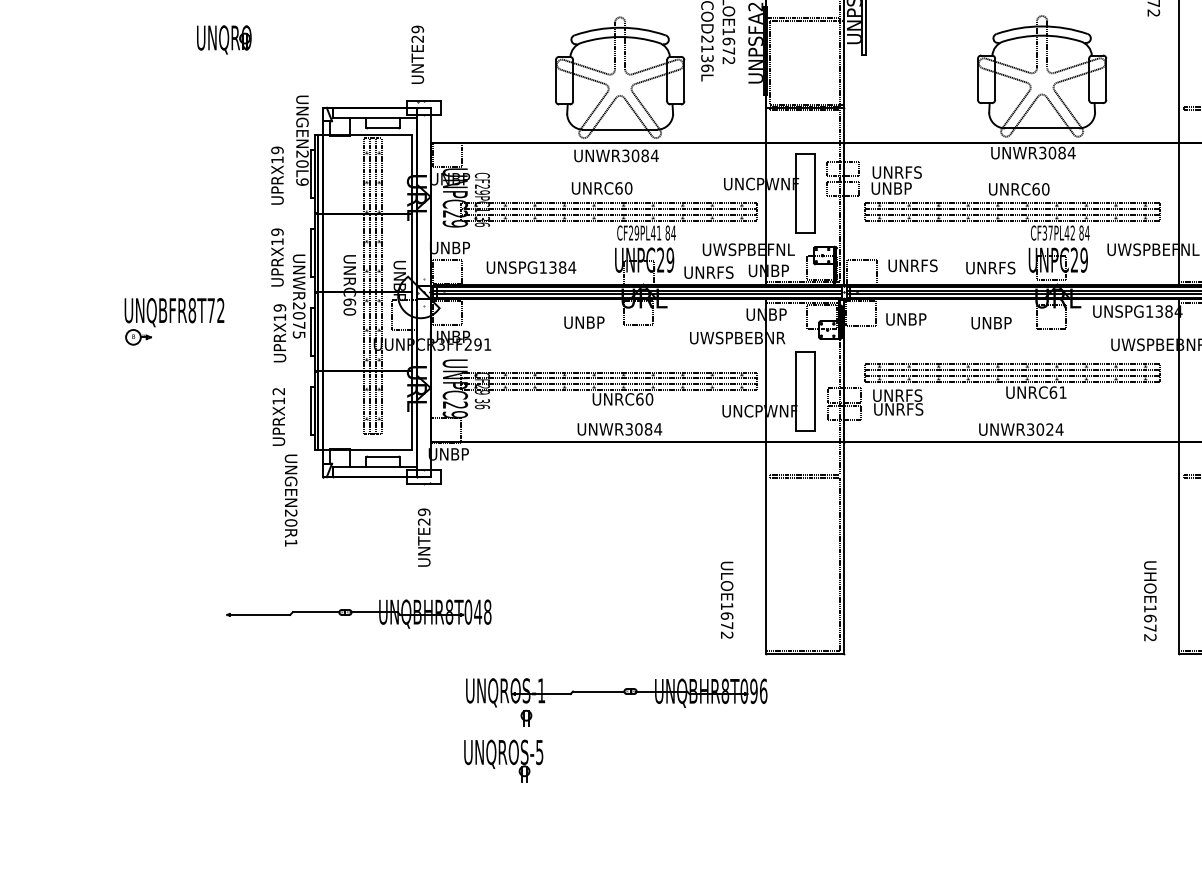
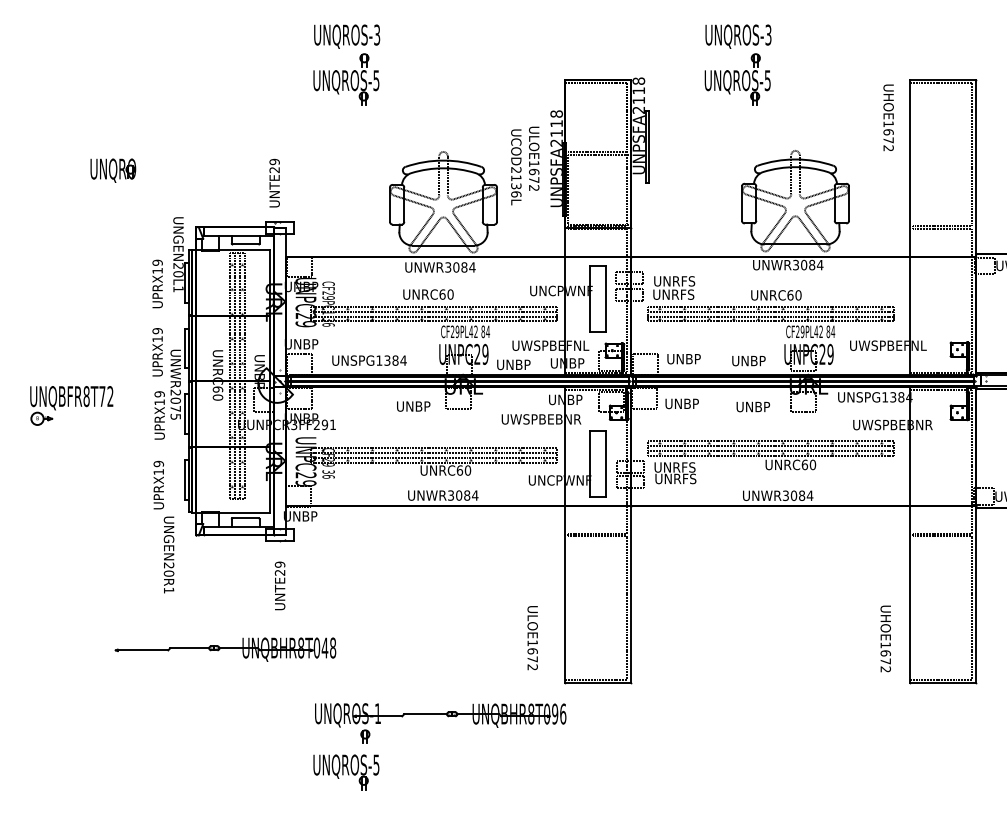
text: (302, 182) -> (178, 289), UNGEN20L9 -> UNGEN20L1
text: (907, 188) -> (683, 294), UNBP -> UNRFS
text: (658, 232) -> (475, 331), CF29PL41 -> CF29PL42
text: (1048, 232) -> (800, 331), CF37PL42 -> CF29PL42
text: (924, 265) -> (697, 358), UNRFS -> UNBP
text: (1002, 267) -> (762, 360), UNRFS -> UNBP
text: (720, 272) -> (527, 364), UNRFS -> UNBP
text: (278, 390) -> (158, 463), UPRX12 -> UPRX19
text: (1062, 392) -> (812, 464), UNRC61 -> UNRC60
text: (1050, 429) -> (802, 495), UNWR3024 -> UNWR3084

